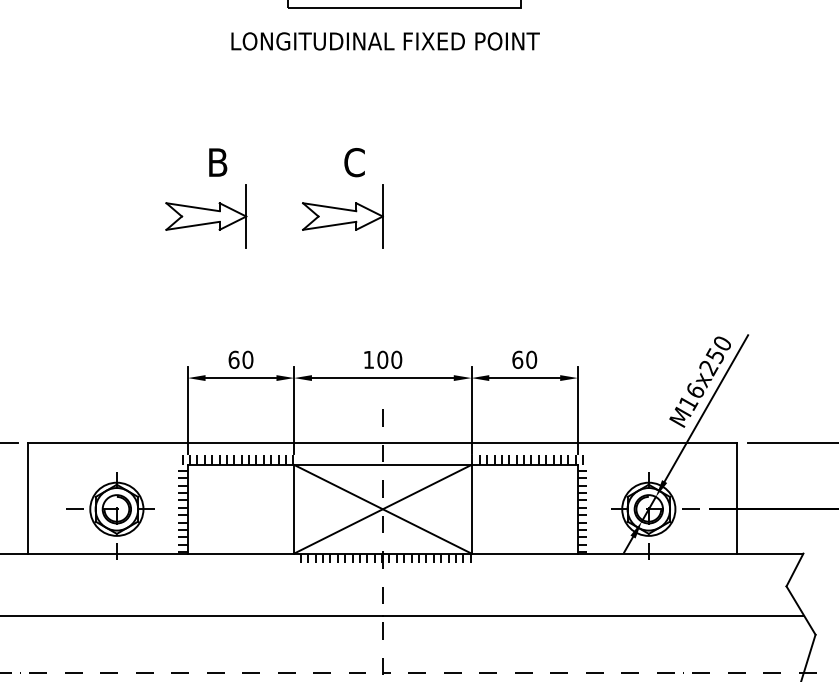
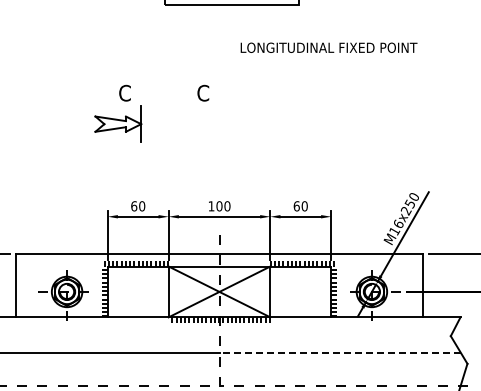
text: (384, 40) -> (328, 47), moved
text: (217, 161) -> (124, 92), B -> C
part: (342, 215) -> (196, 123), removed
line: (594, 614) -> (340, 352), solid -> dashed

